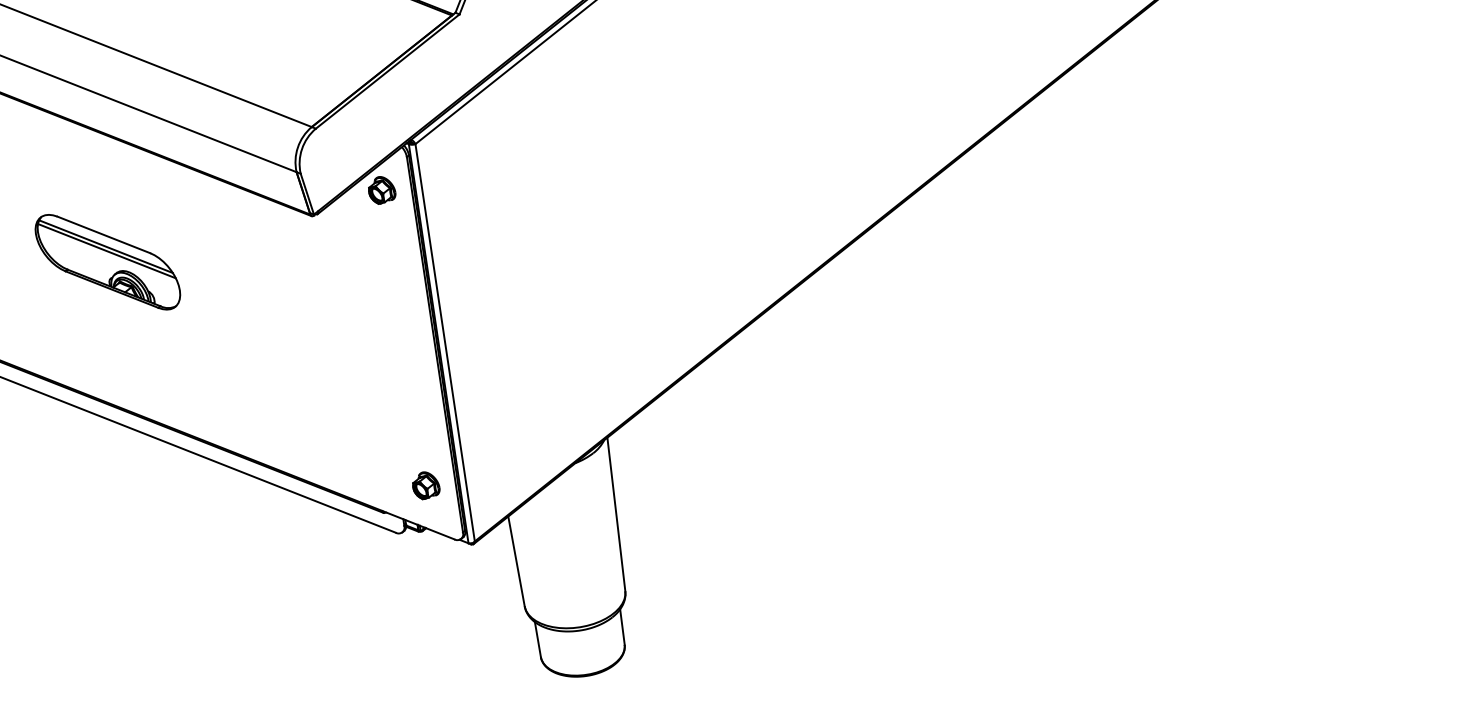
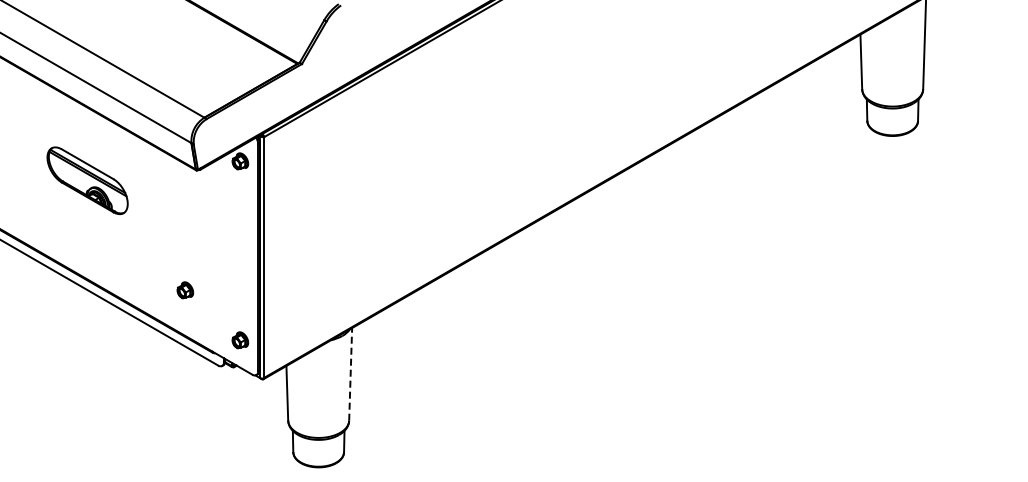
part: (107, 261) -> (87, 180), moved
part: (323, 416) -> (185, 290), added
line: (615, 513) -> (350, 373), solid -> dashed

